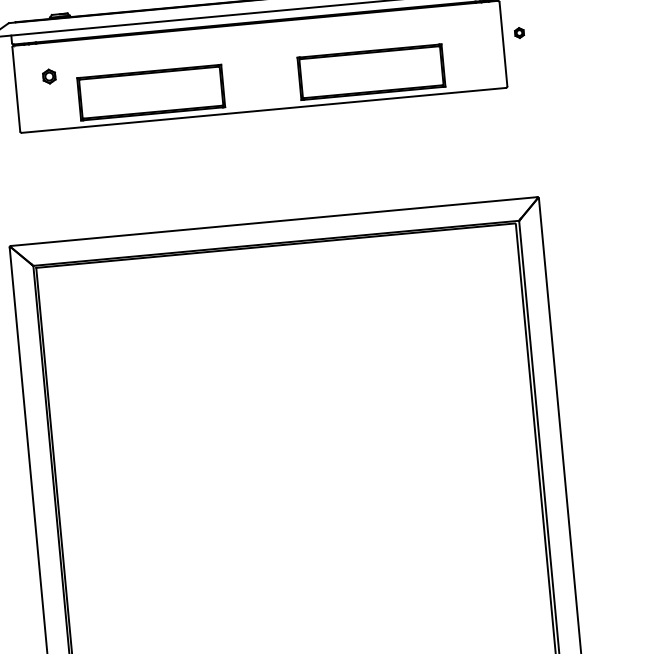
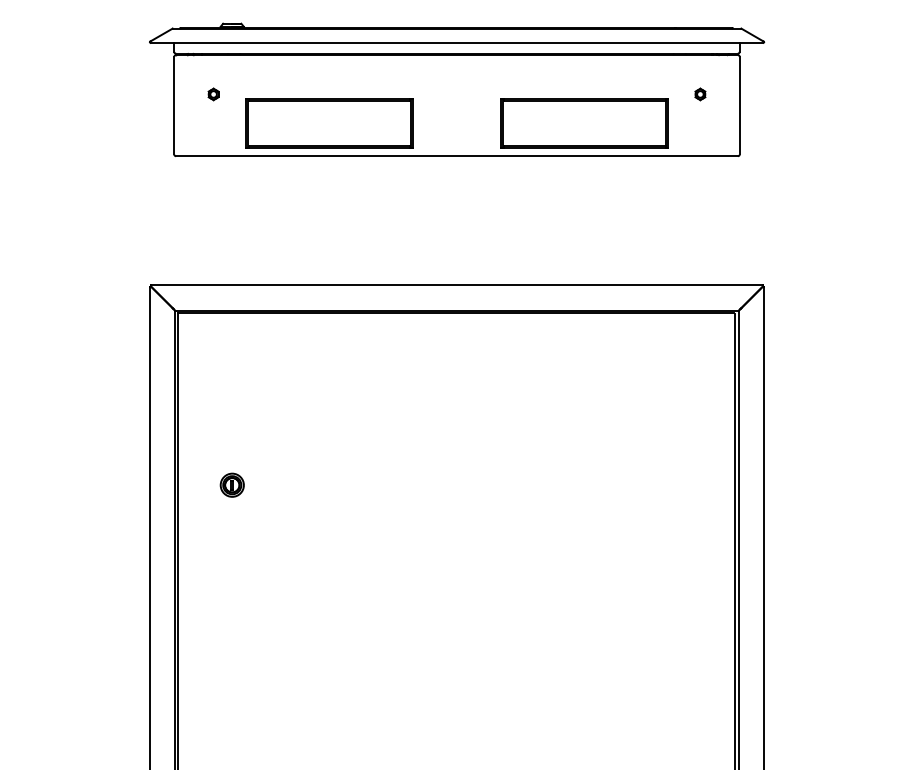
part: (519, 33) -> (700, 94), moved
part: (49, 76) -> (213, 94), size x0.71
part: (95, 411) -> (231, 484), added

